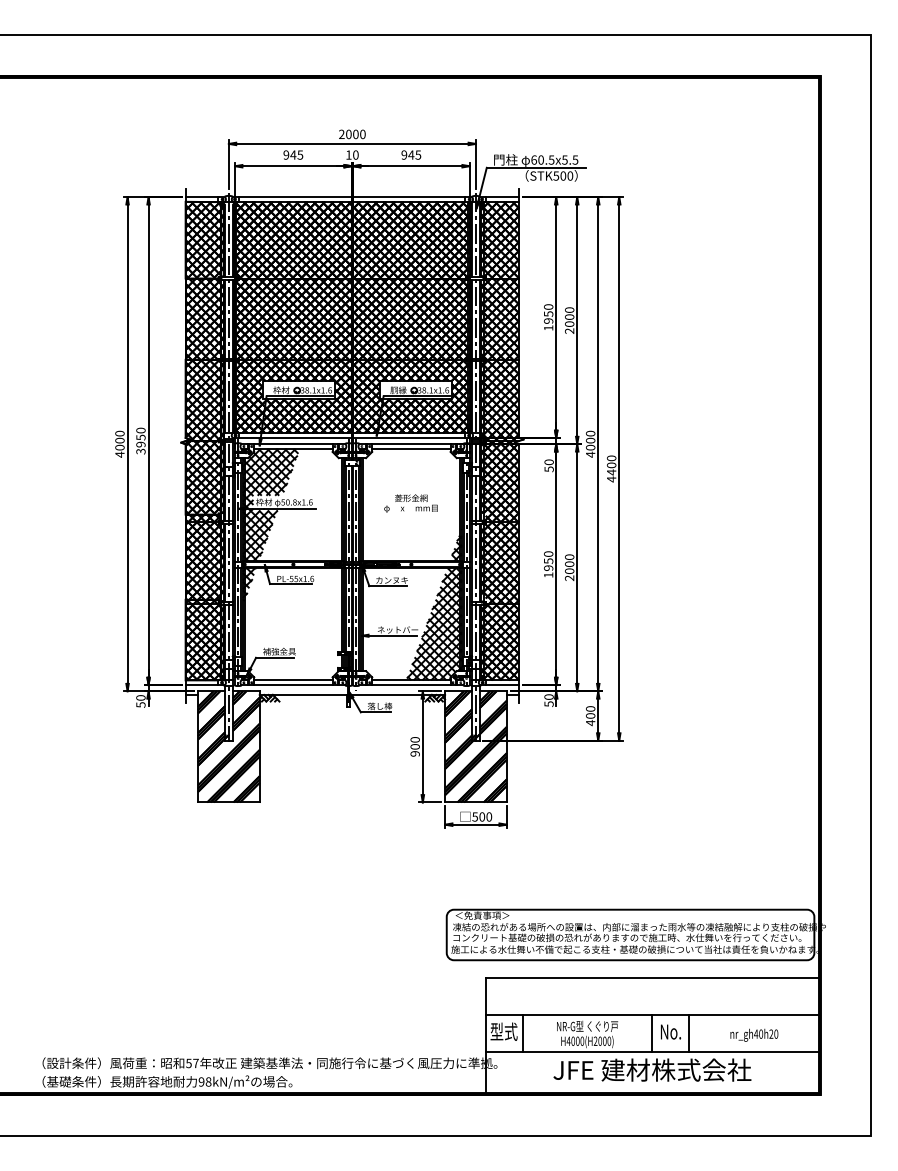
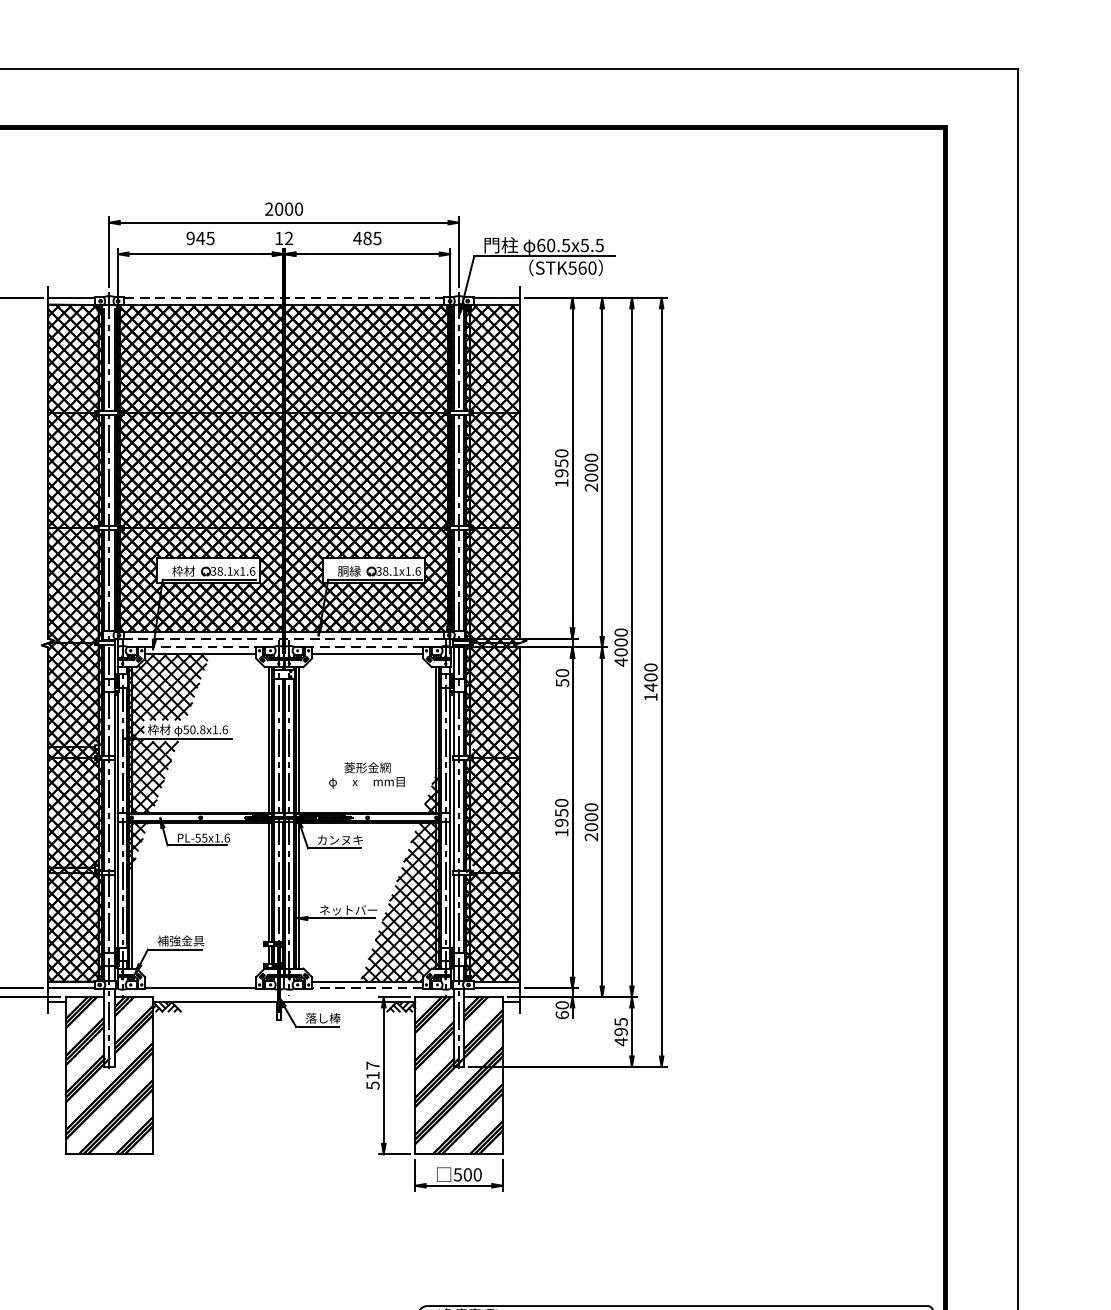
text: (355, 154) -> (288, 237), 10 -> 12
text: (407, 154) -> (362, 237), 945 -> 485
text: (563, 175) -> (582, 267), STK500 -> STK560
line: (352, 197) -> (284, 298), solid -> dashed
line: (351, 438) -> (282, 639), solid -> dashed
line: (293, 444) -> (200, 647), solid -> dashed
line: (410, 444) -> (366, 647), solid -> dashed
text: (611, 479) -> (650, 697), 4400 -> 1400
text: (410, 503) -> (366, 775), moved
line: (293, 680) -> (200, 981), removed
line: (410, 685) -> (366, 988), solid -> dashed
text: (548, 703) -> (561, 1014), 50 -> 60
text: (590, 712) -> (620, 1027), 400 -> 495
text: (414, 746) -> (371, 1075), 900 -> 517

